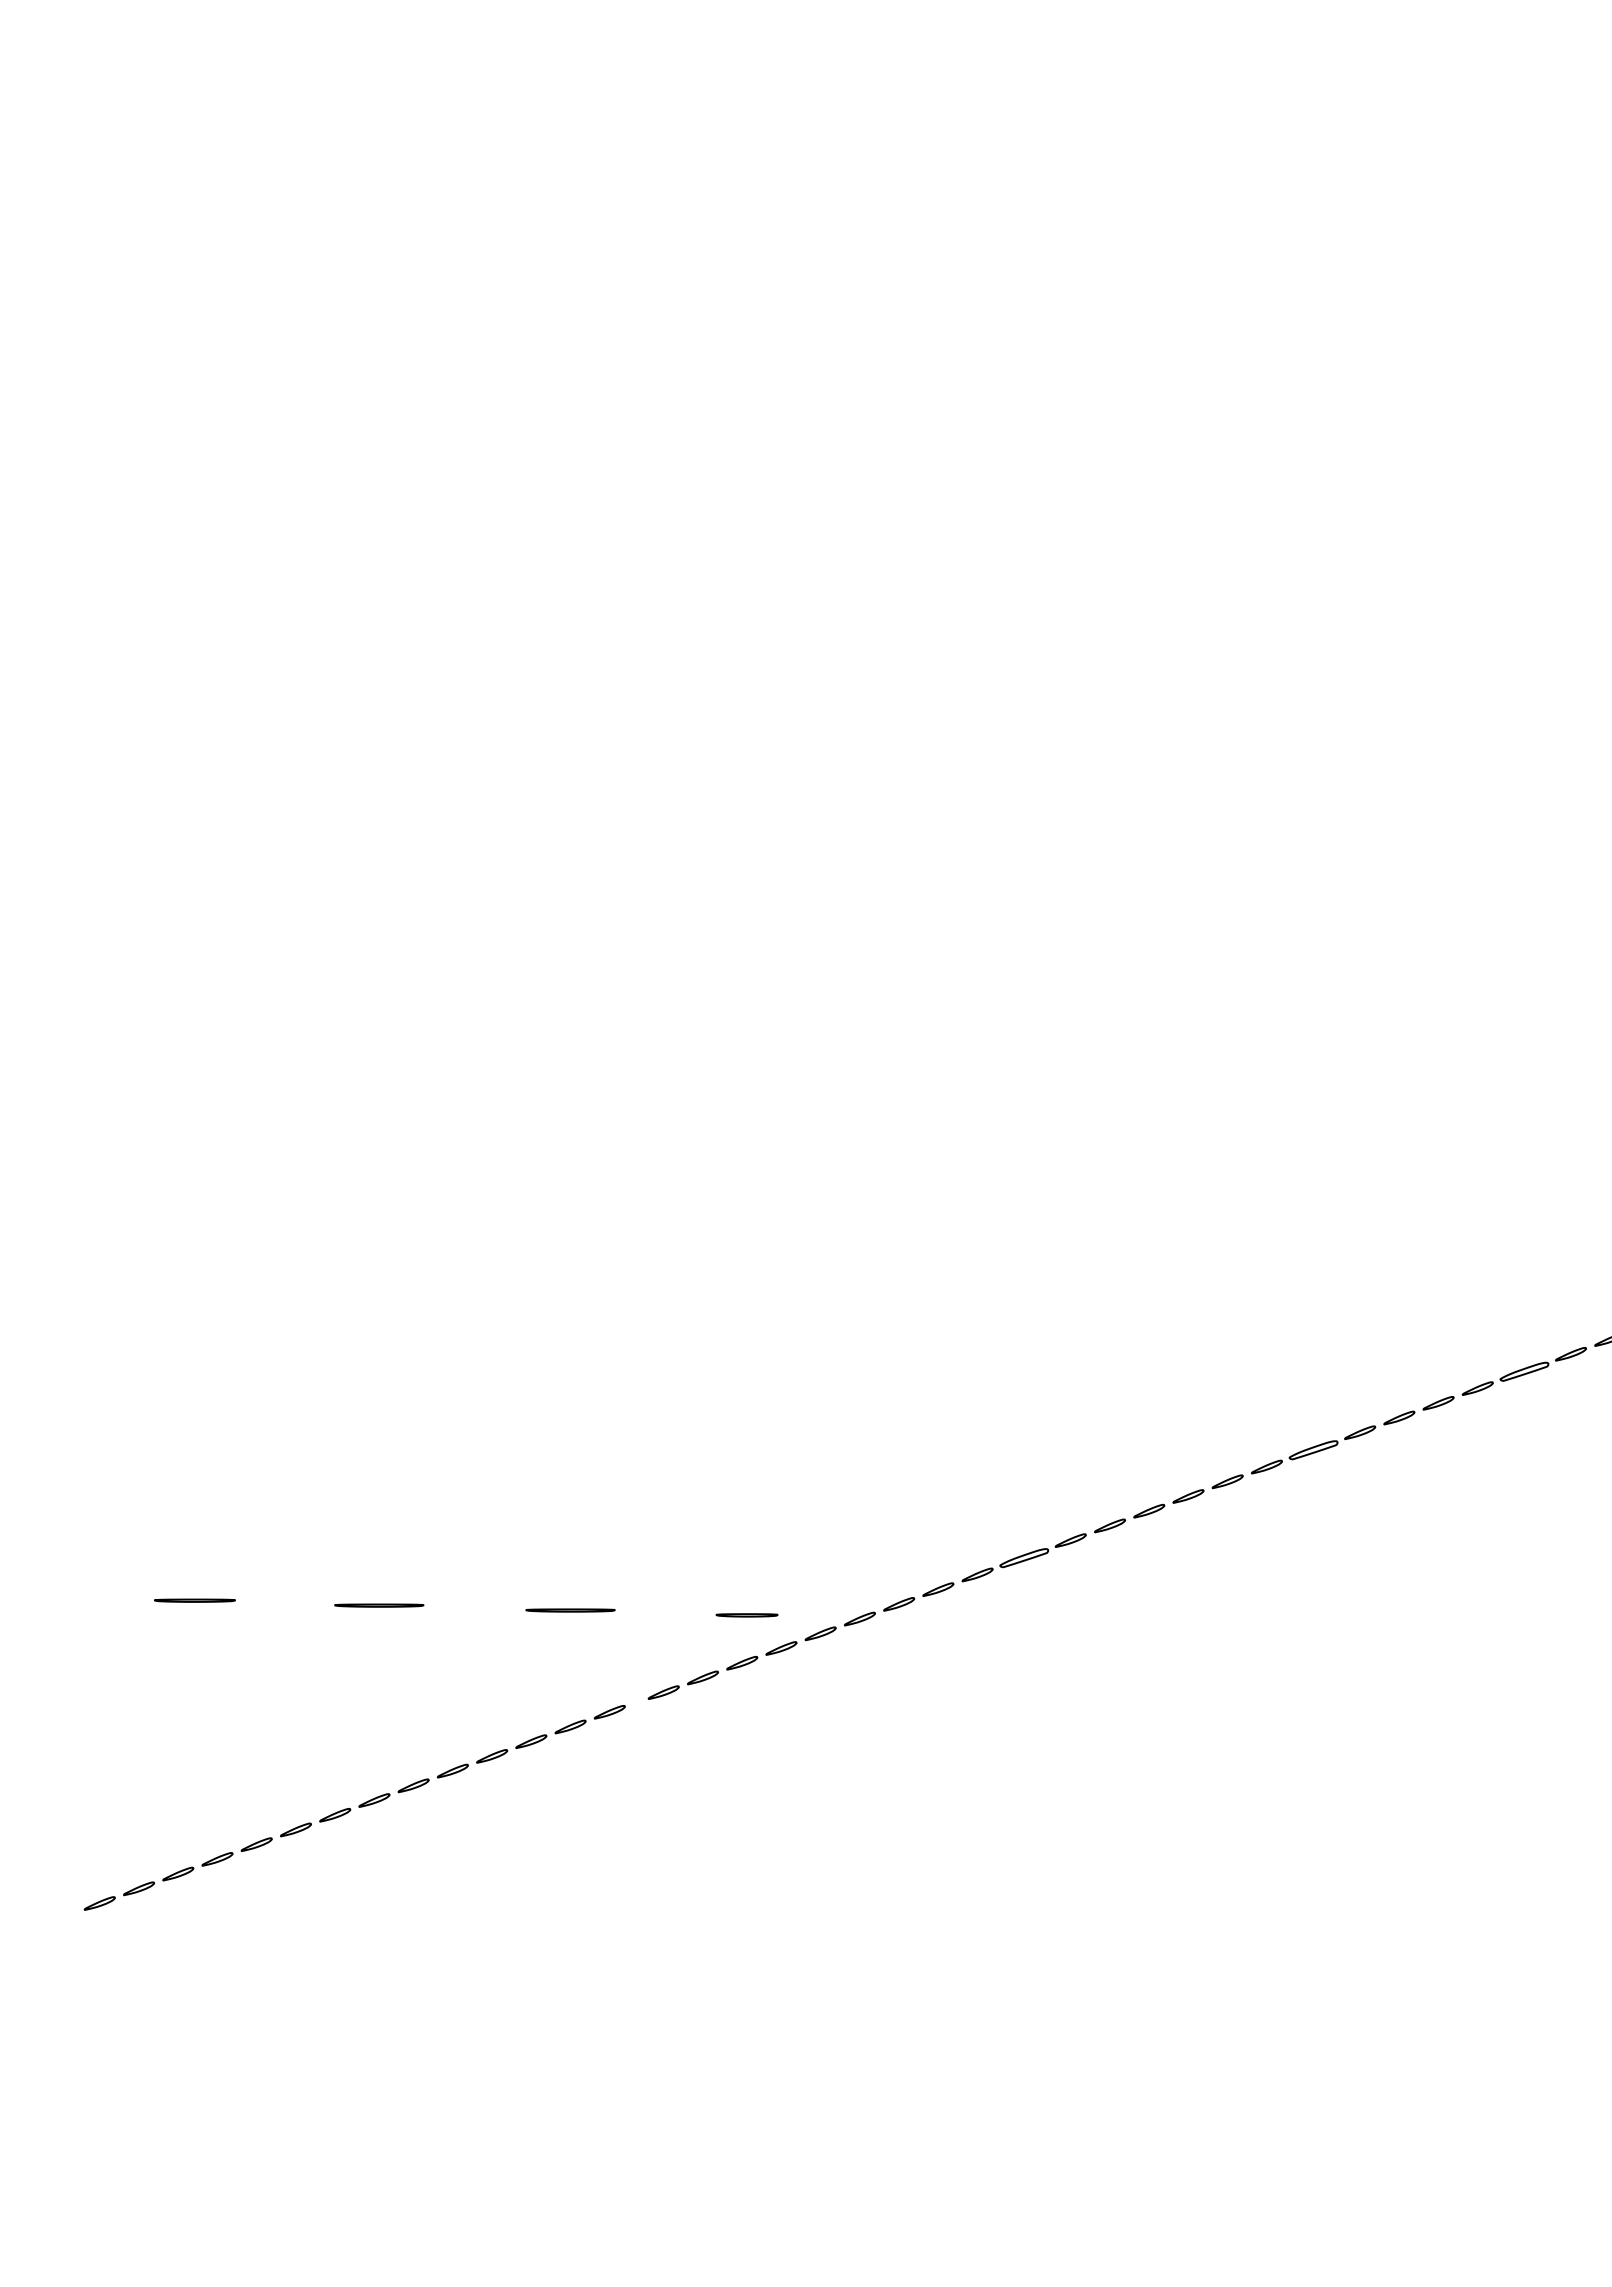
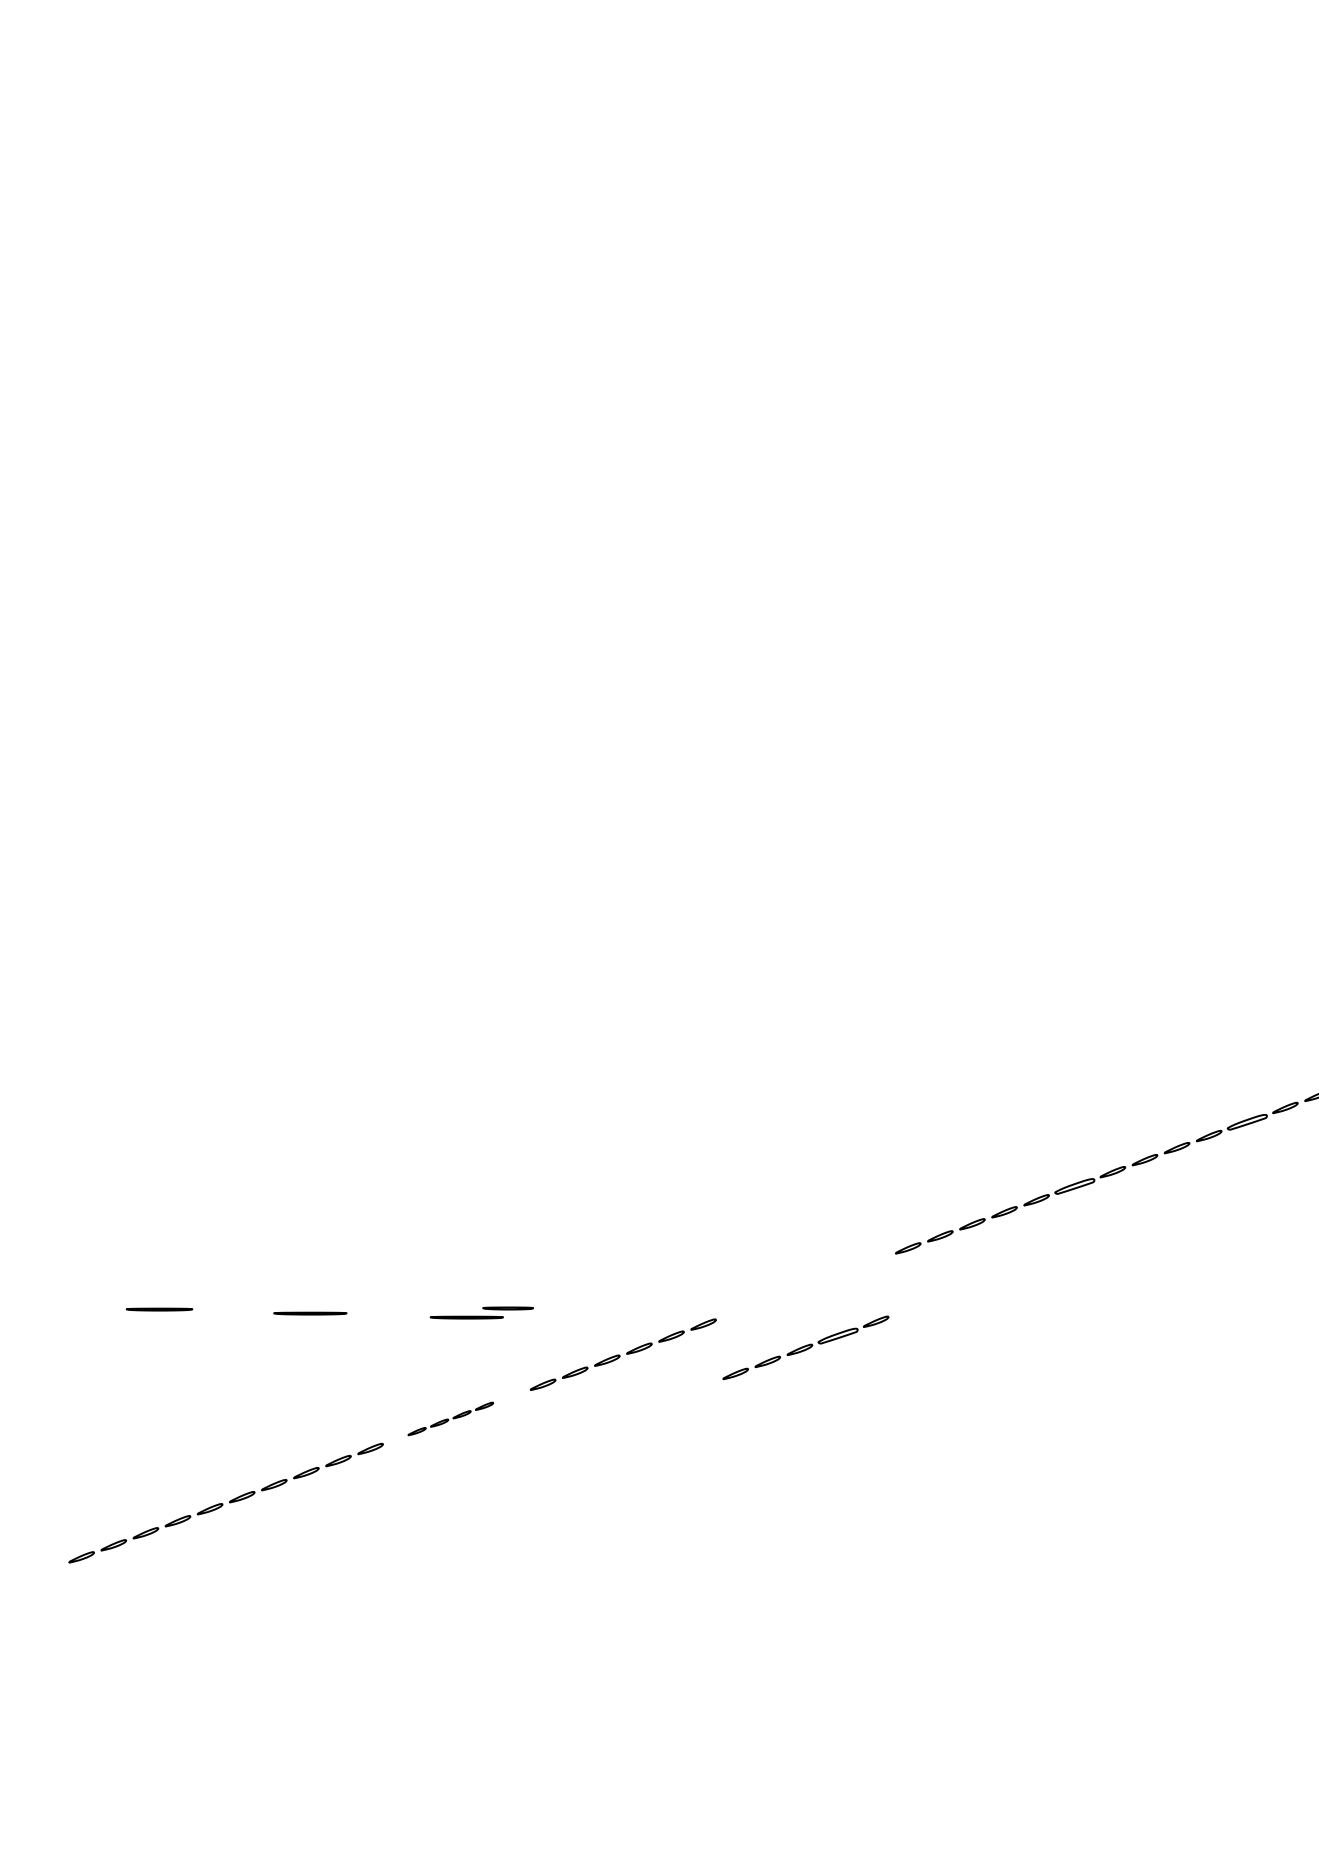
part: (984, 1572) -> (805, 1347), moved
line: (746, 1615) -> (507, 1308), moved
part: (550, 1734) -> (450, 1419), size x0.7

